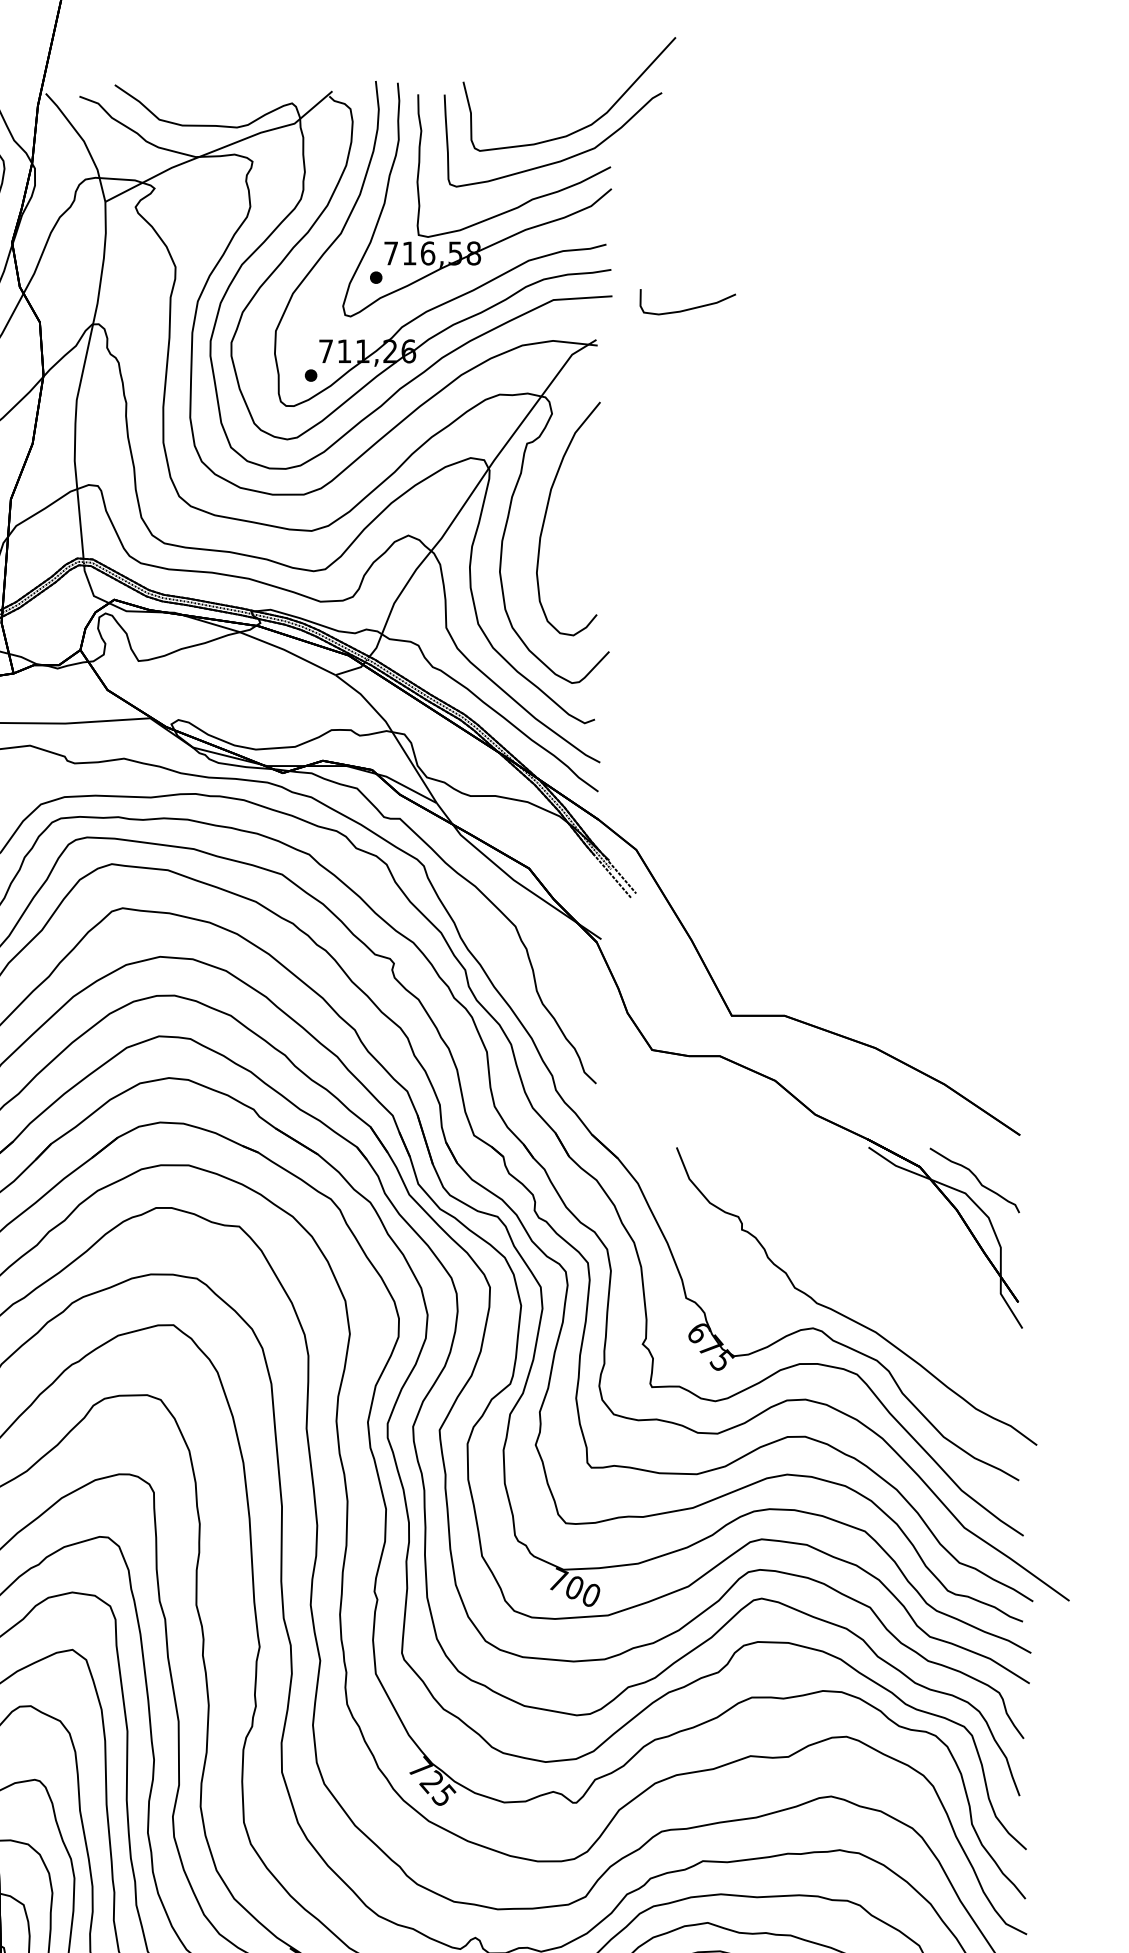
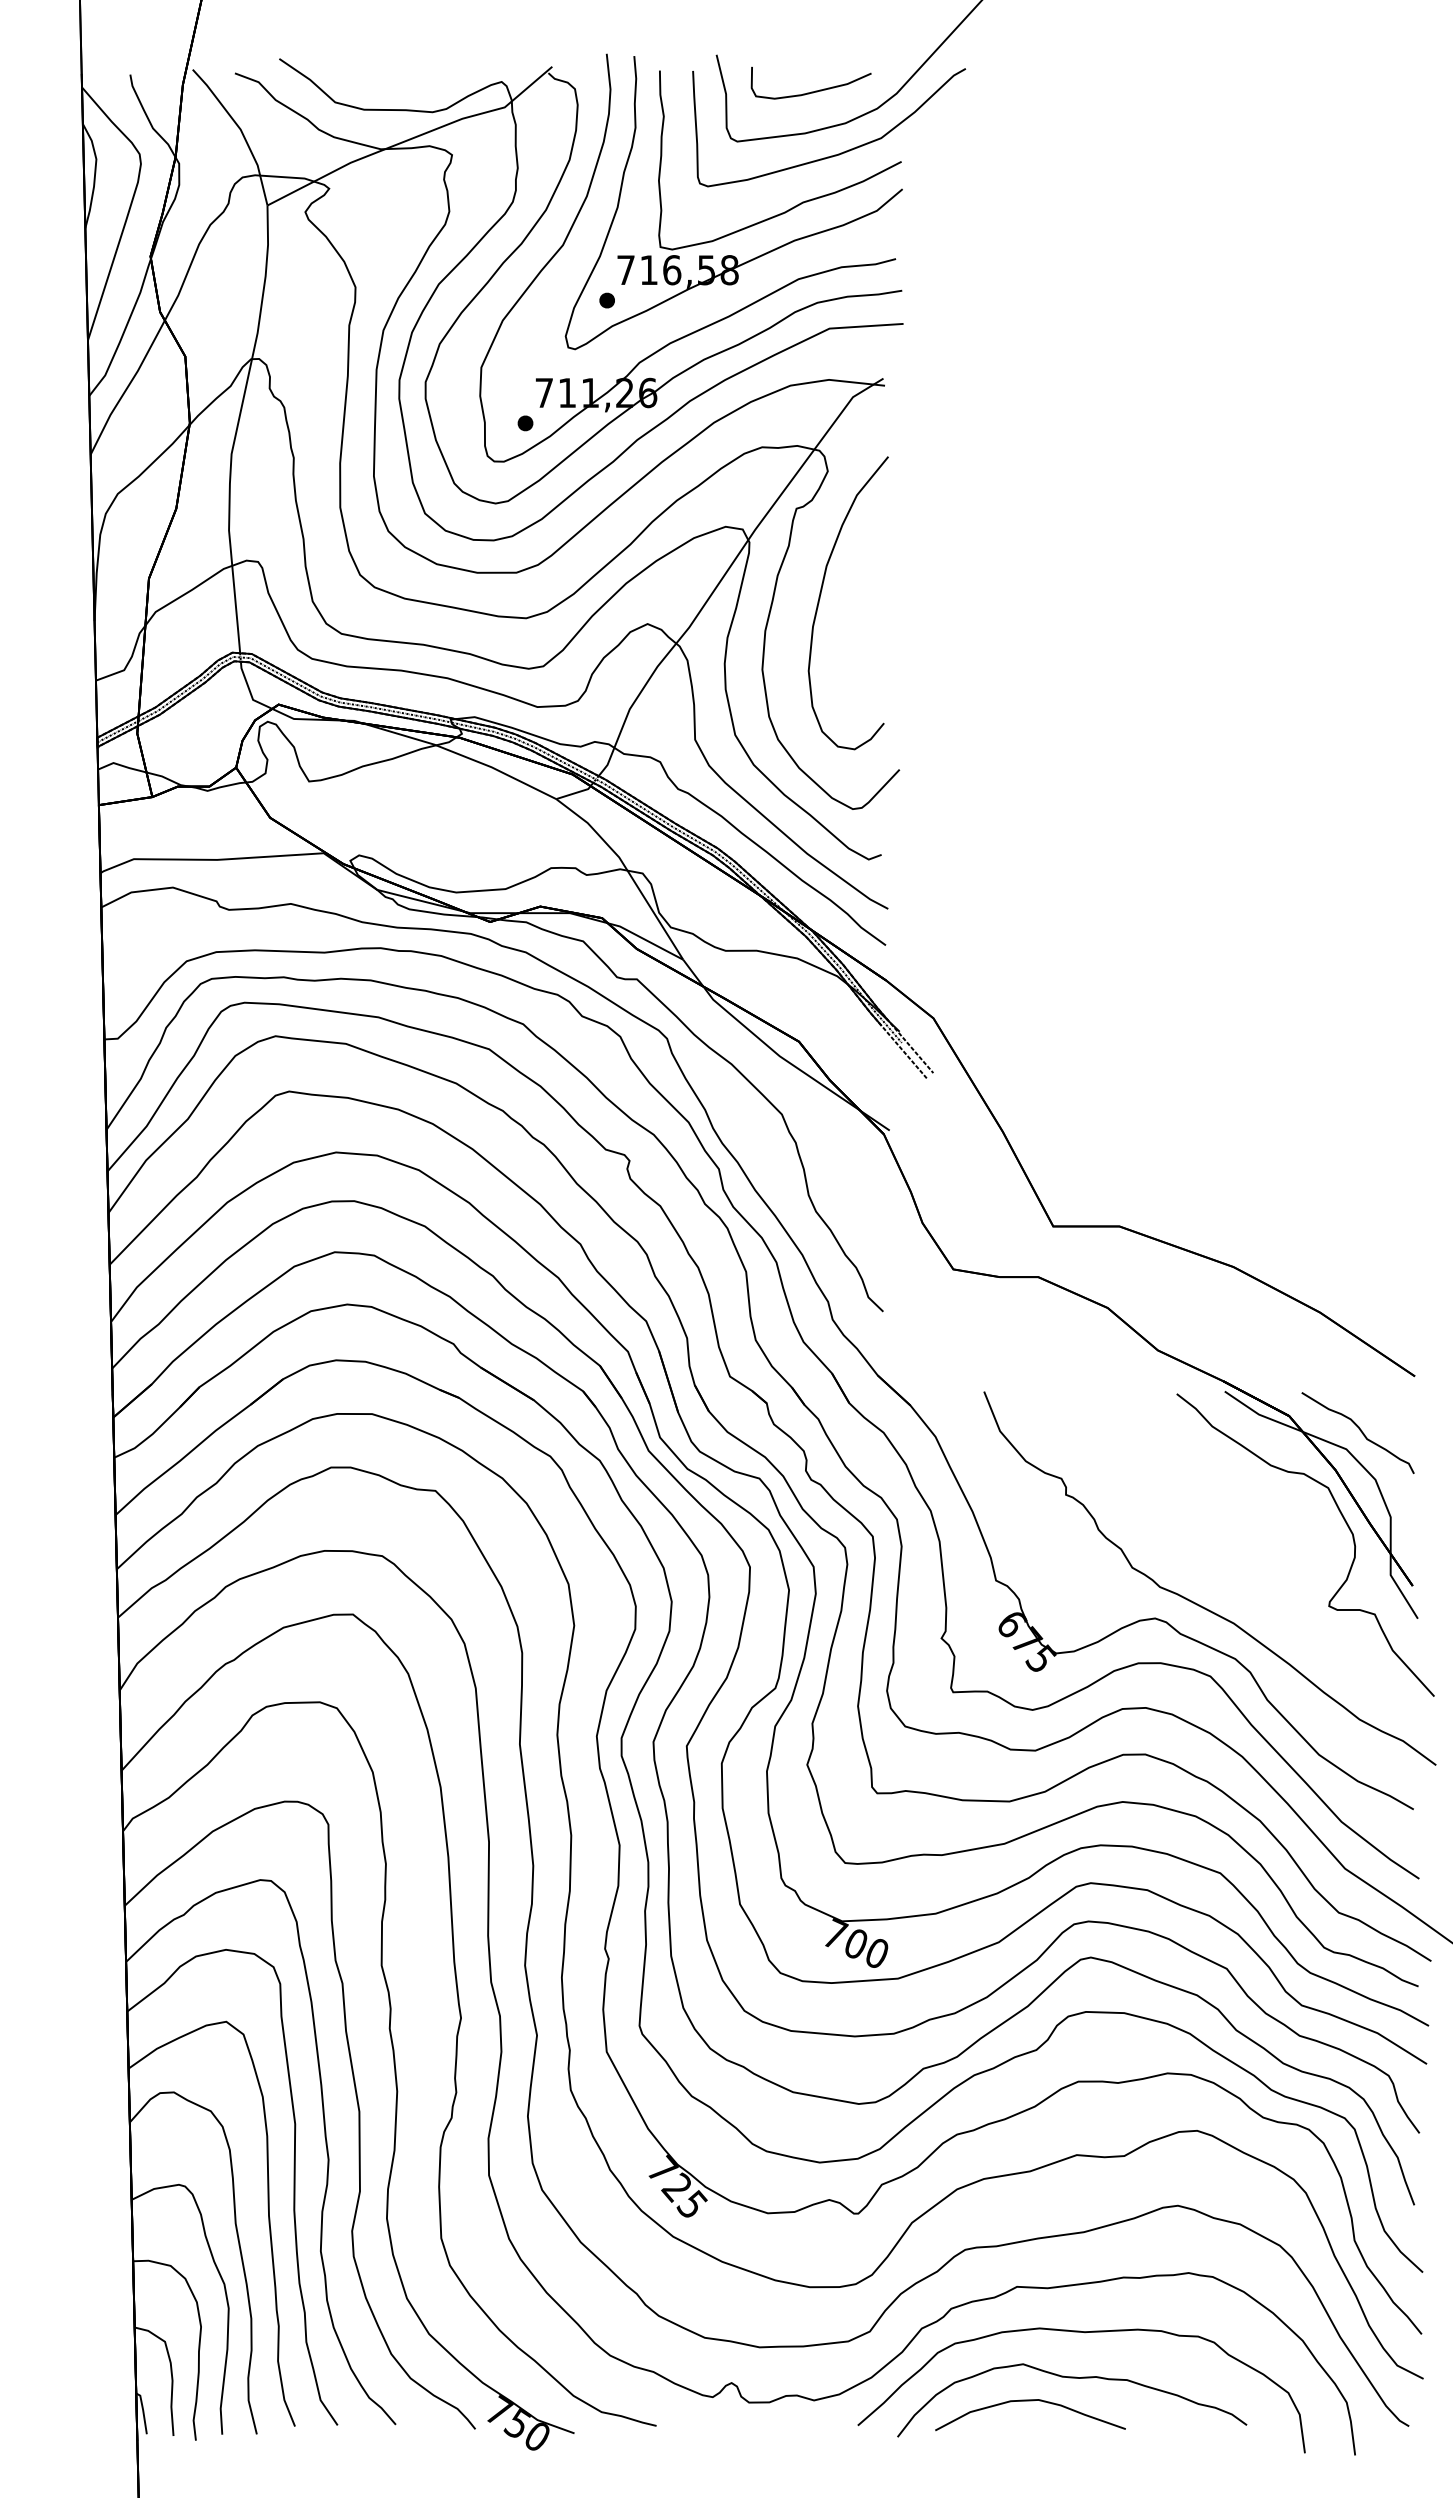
part: (688, 308) -> (811, 91), moved
curve: (964, 1252) -> (1345, 1523), added

